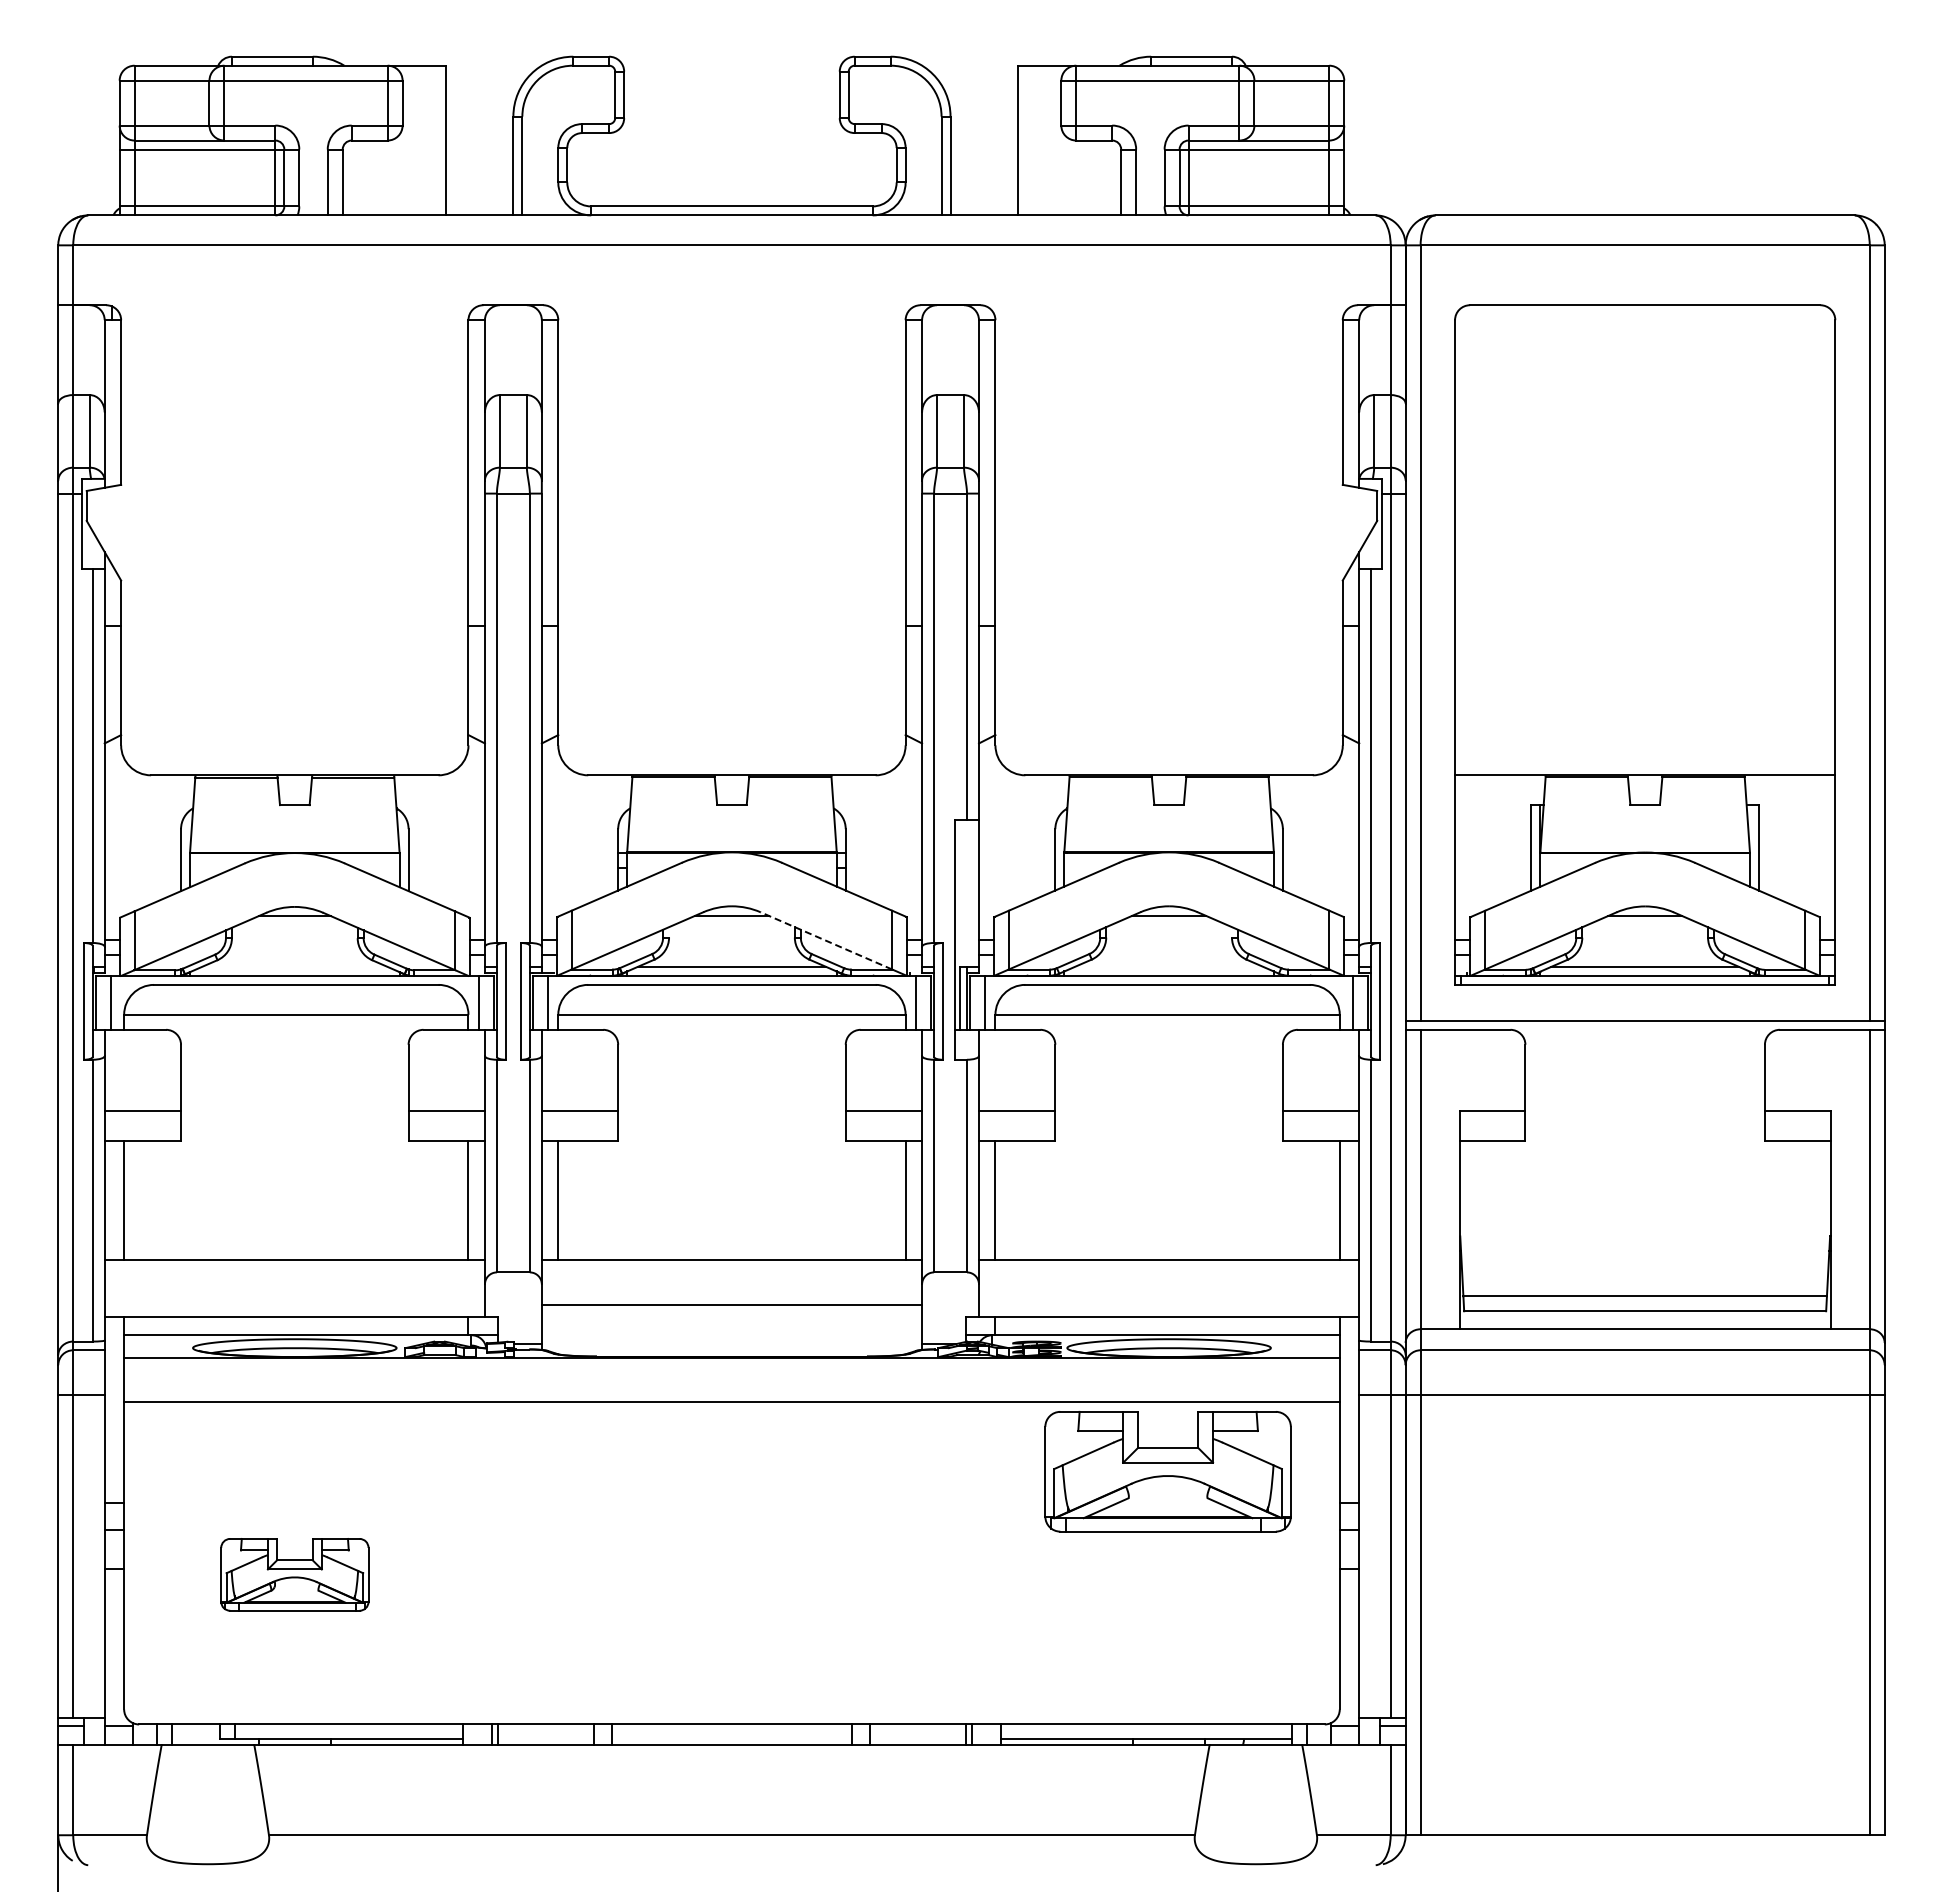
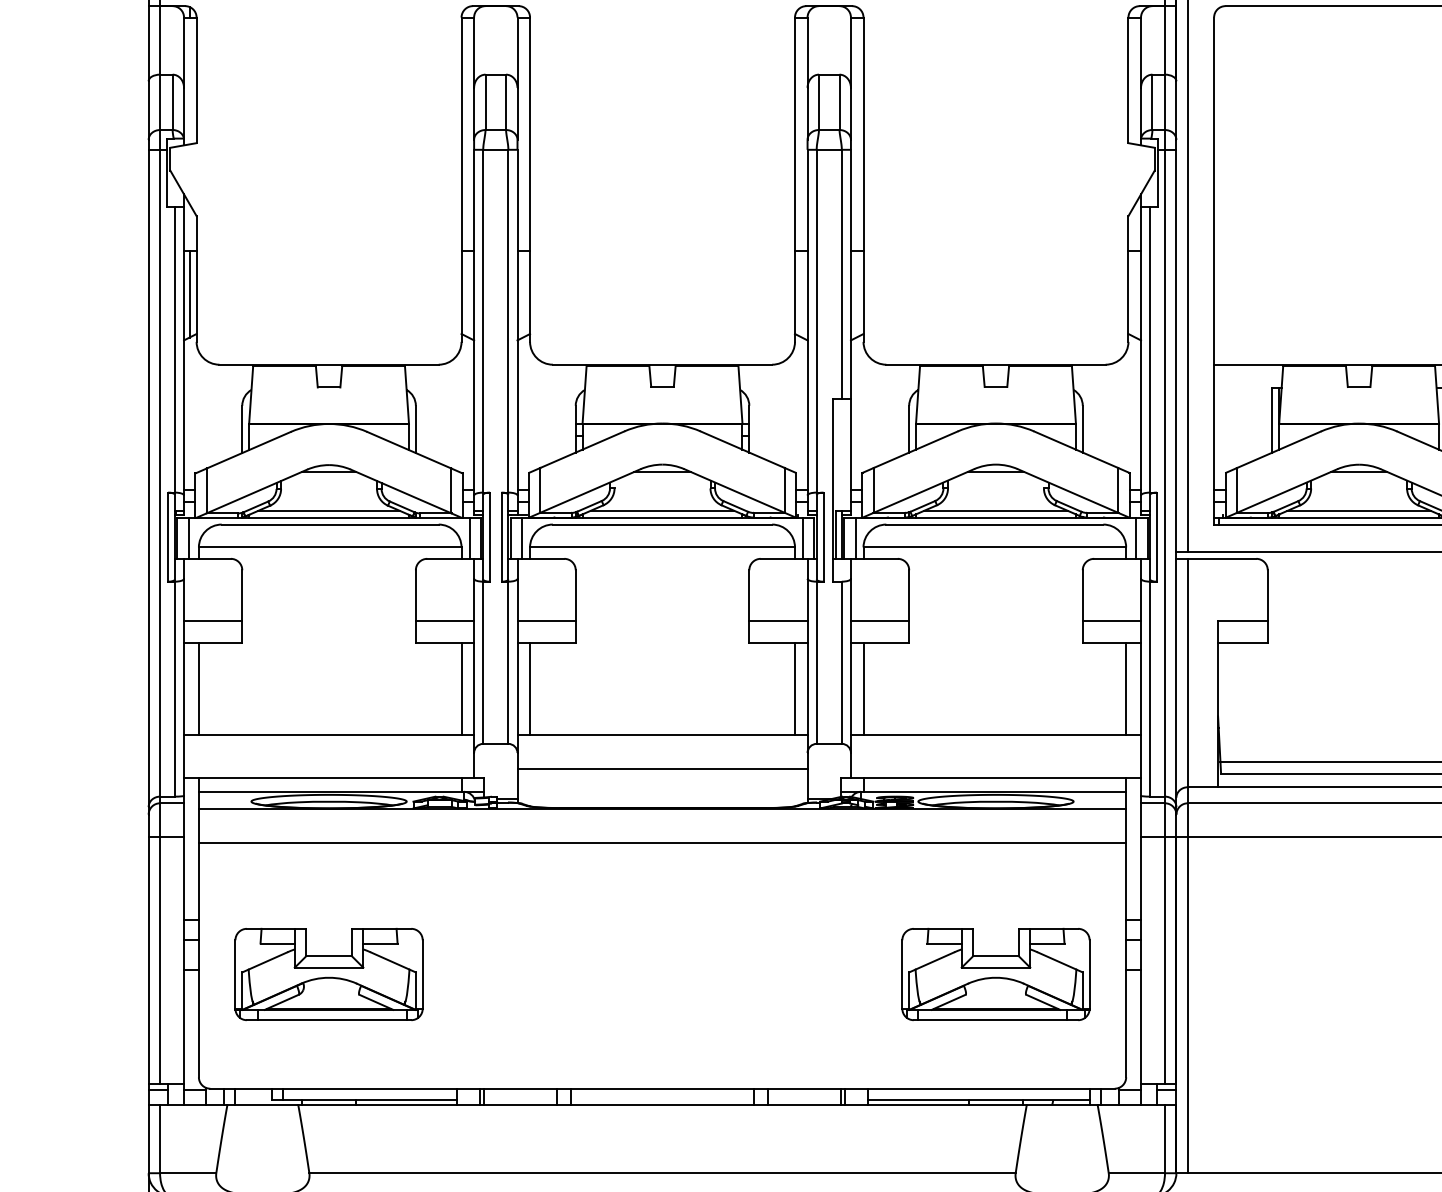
line: (112, 682) -> (190, 293), added
line: (826, 940) -> (734, 490), dashed -> solid
line: (294, 966) -> (328, 510), added
line: (1168, 966) -> (995, 510), added
part: (1167, 1471) -> (995, 974), moved
part: (294, 1574) -> (328, 974), size x1.67

